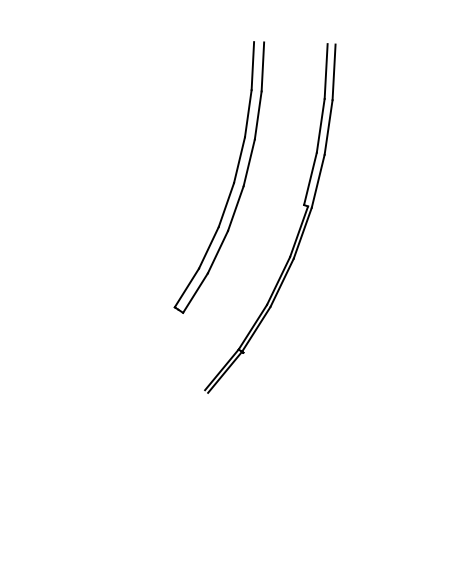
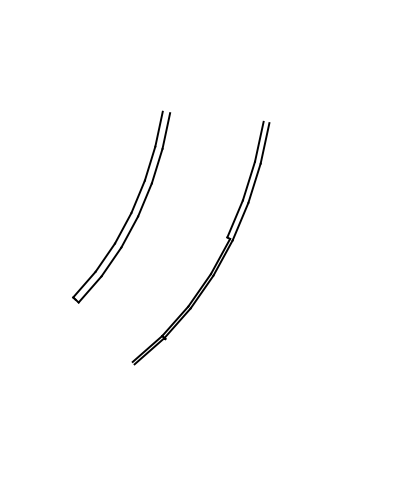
part: (233, 178) -> (131, 209), moved

